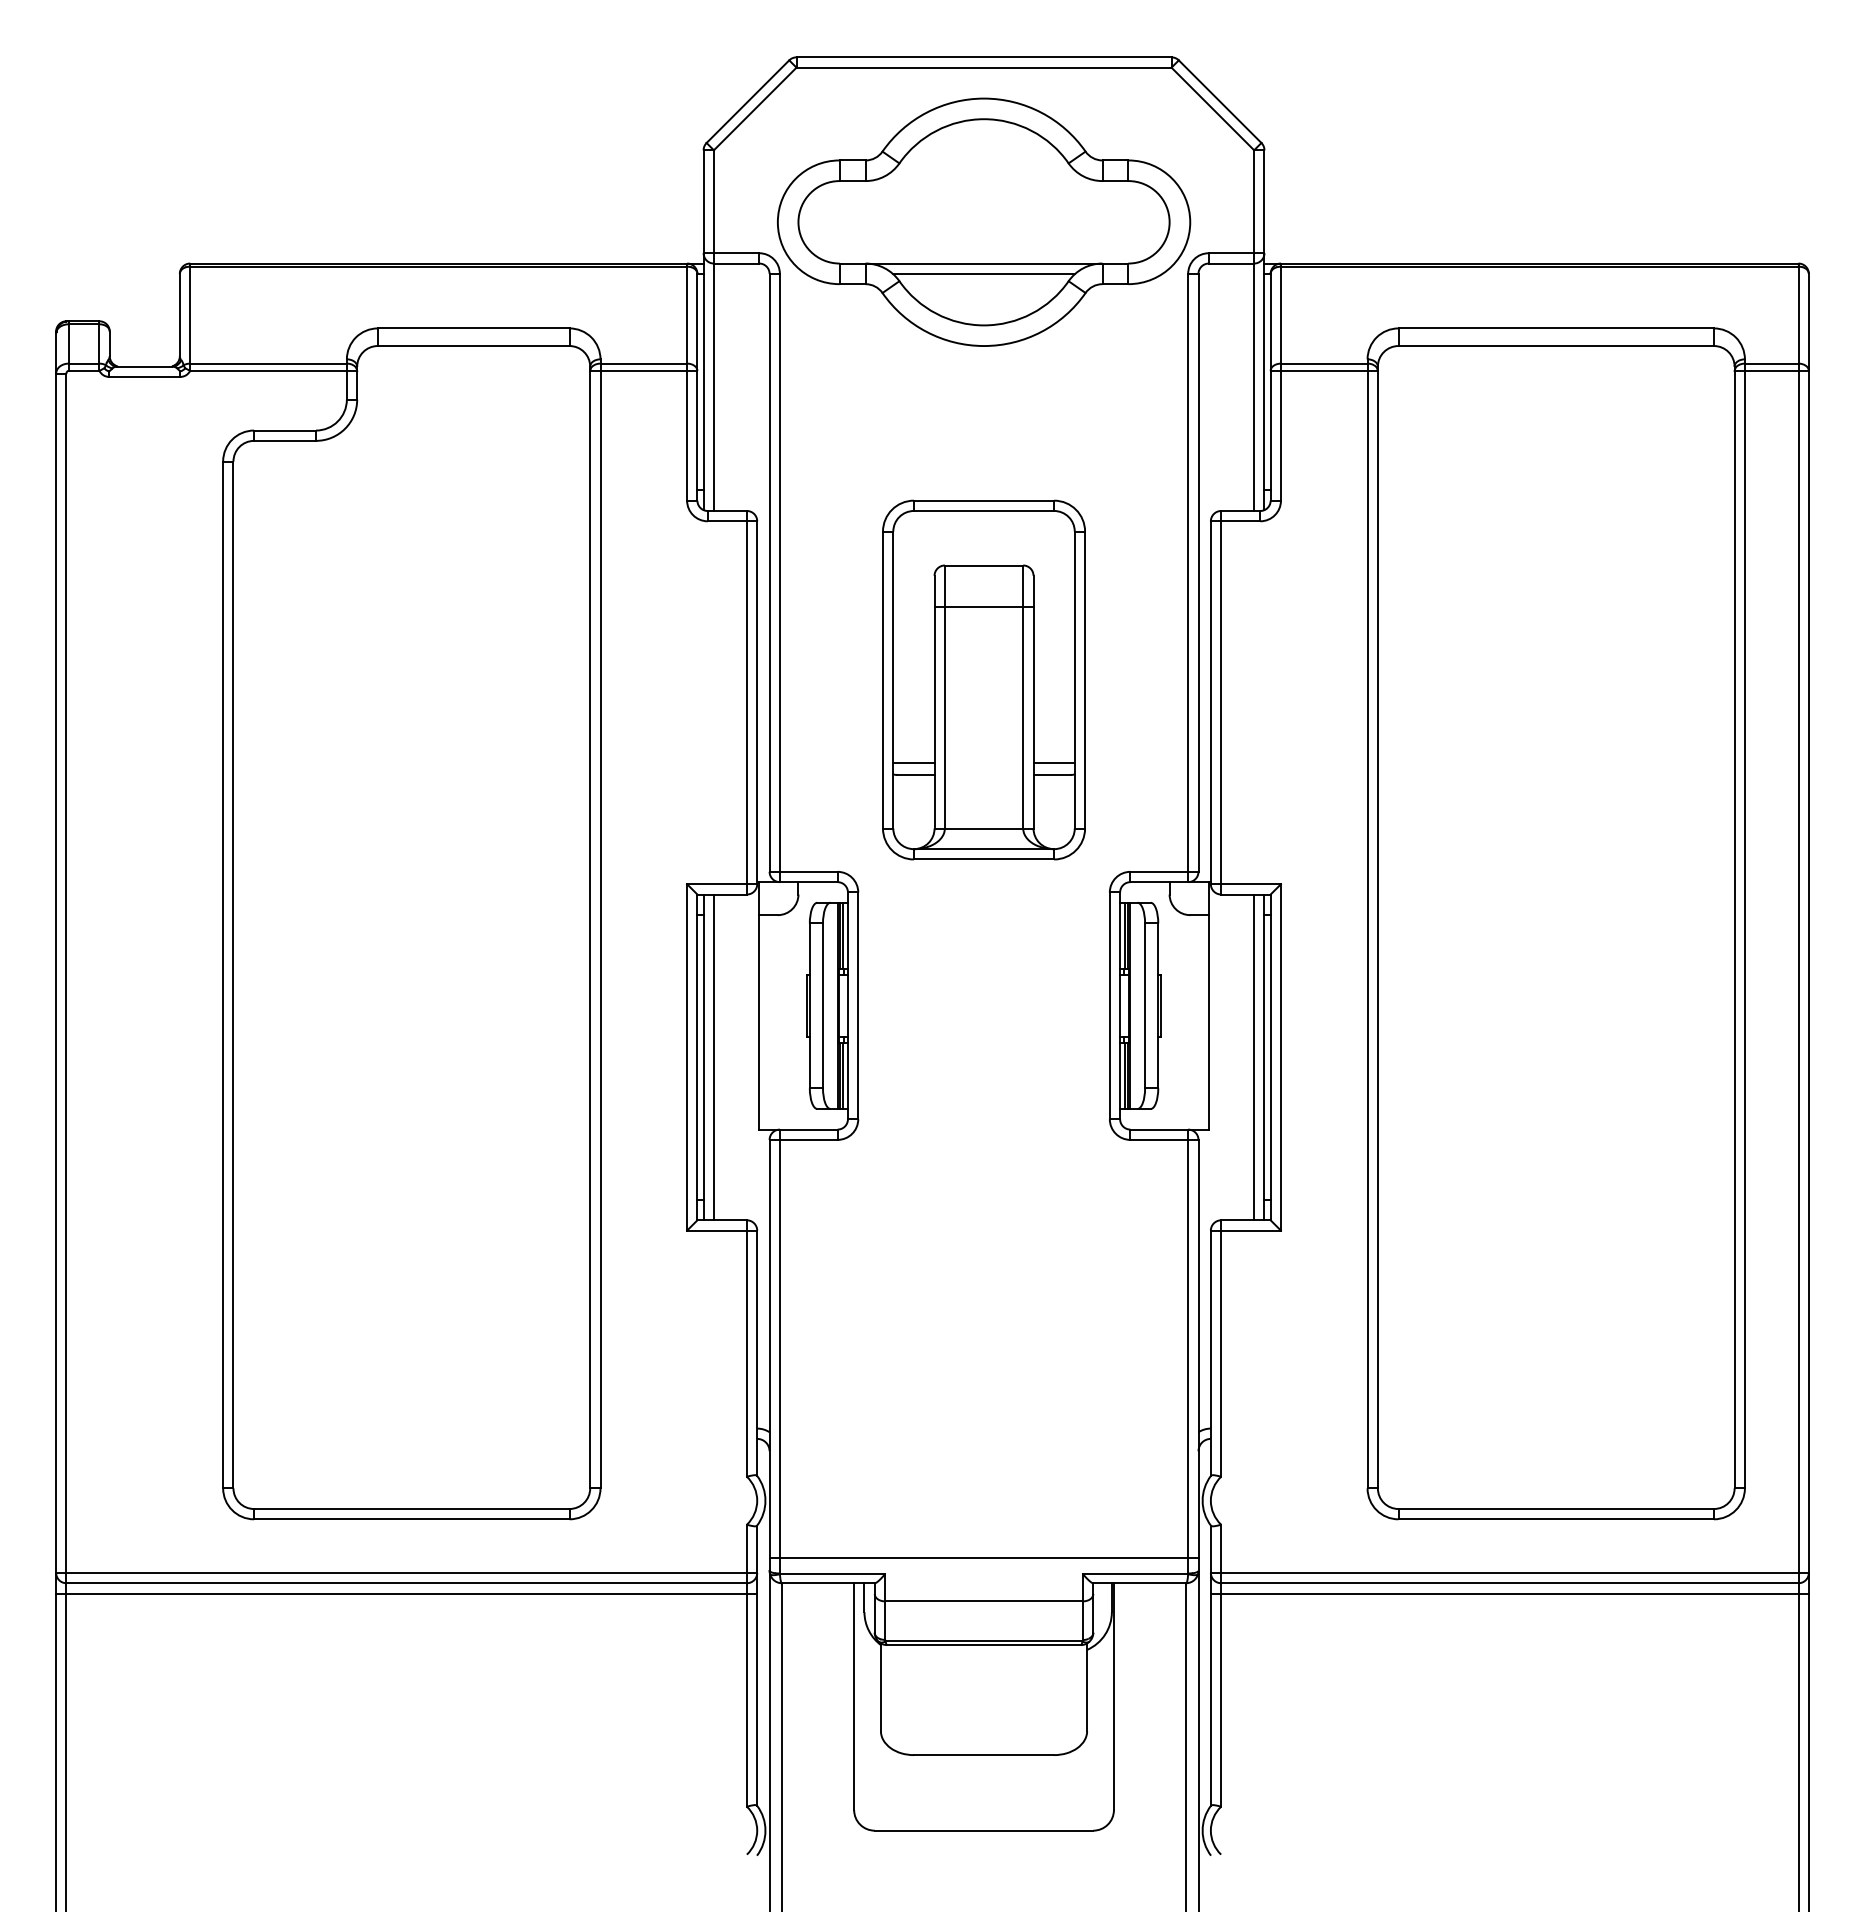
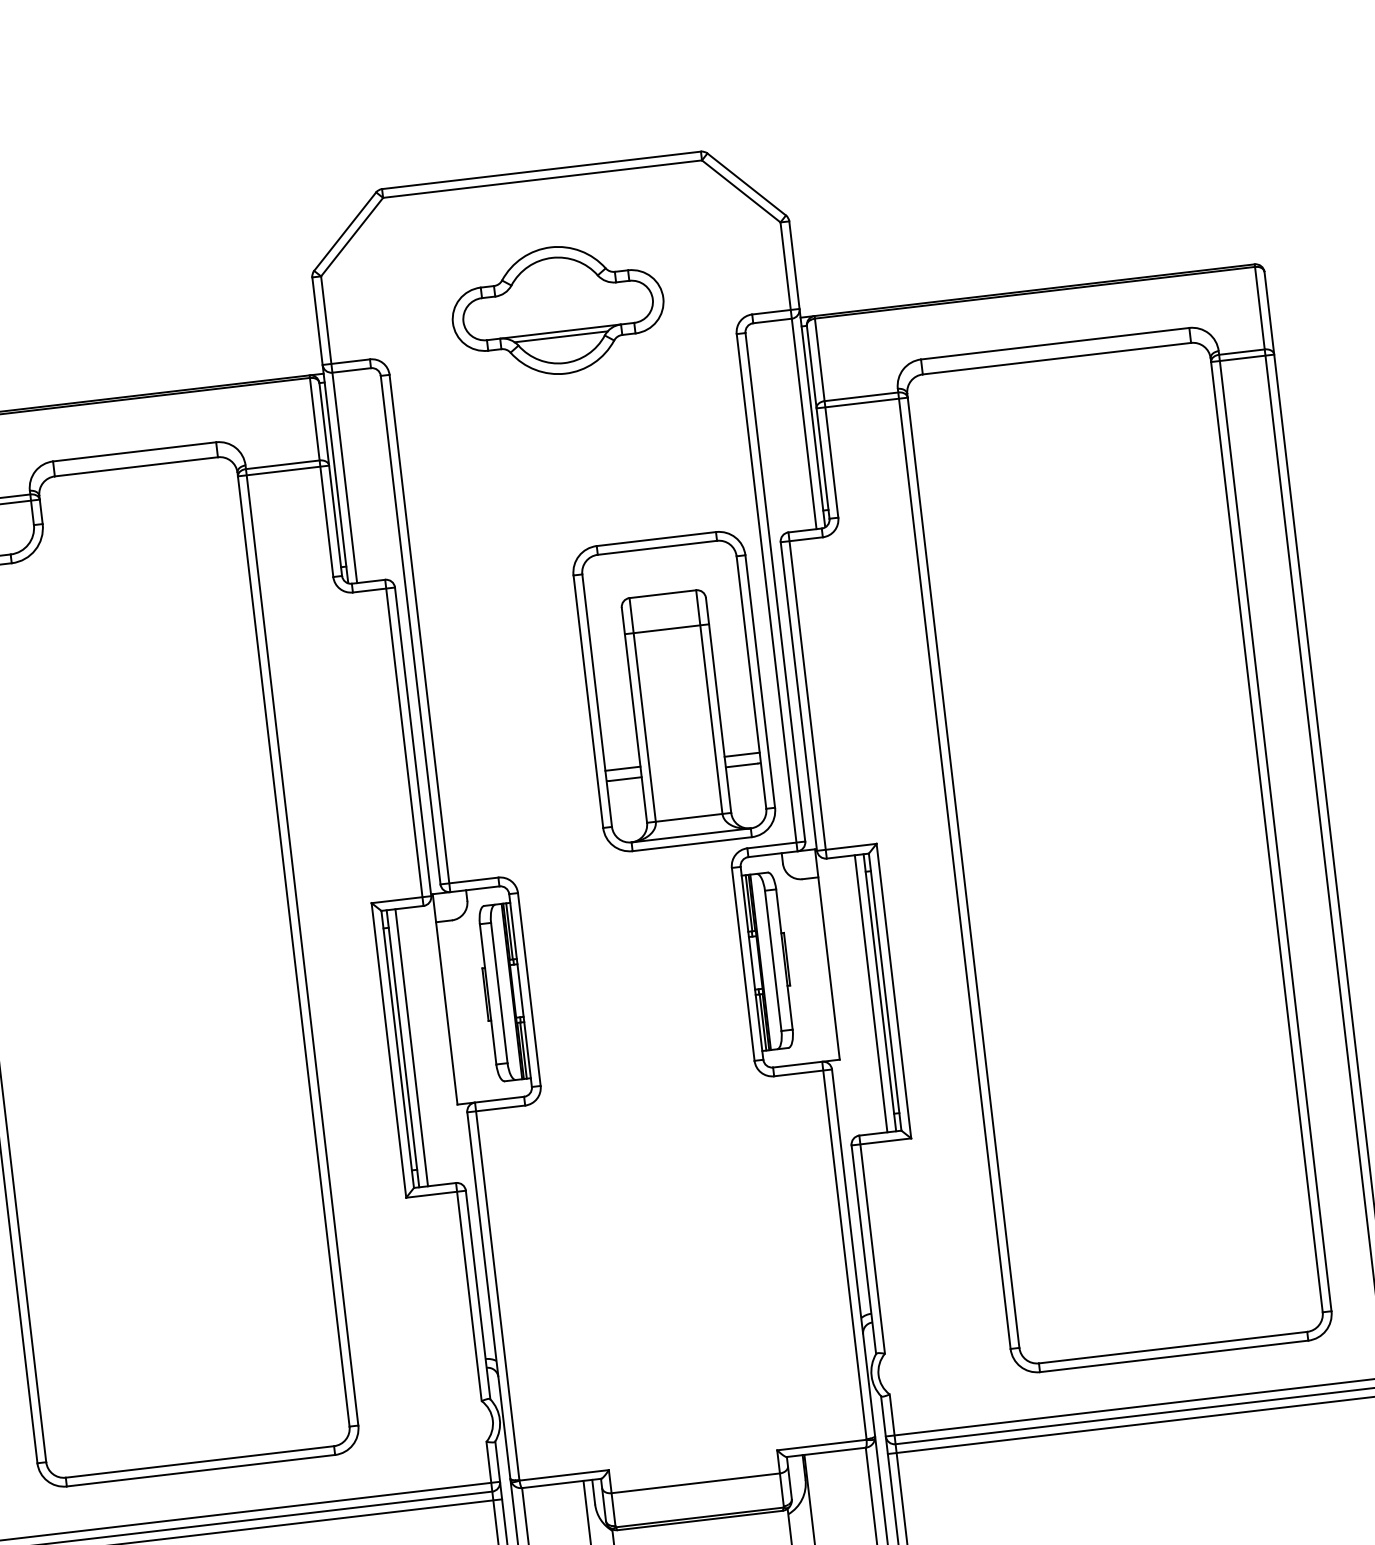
part: (984, 221) -> (558, 309), size x0.6
part: (983, 679) -> (673, 691), moved
line: (983, 1557) -> (690, 1446), removed

